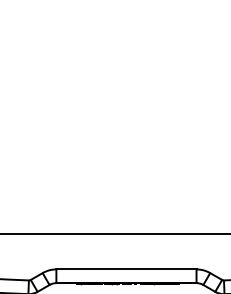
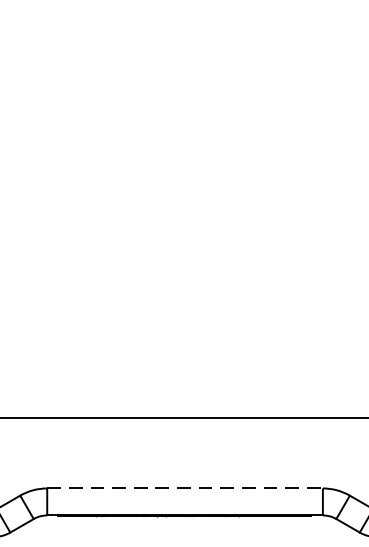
line: (126, 269) -> (185, 488), solid -> dashed

